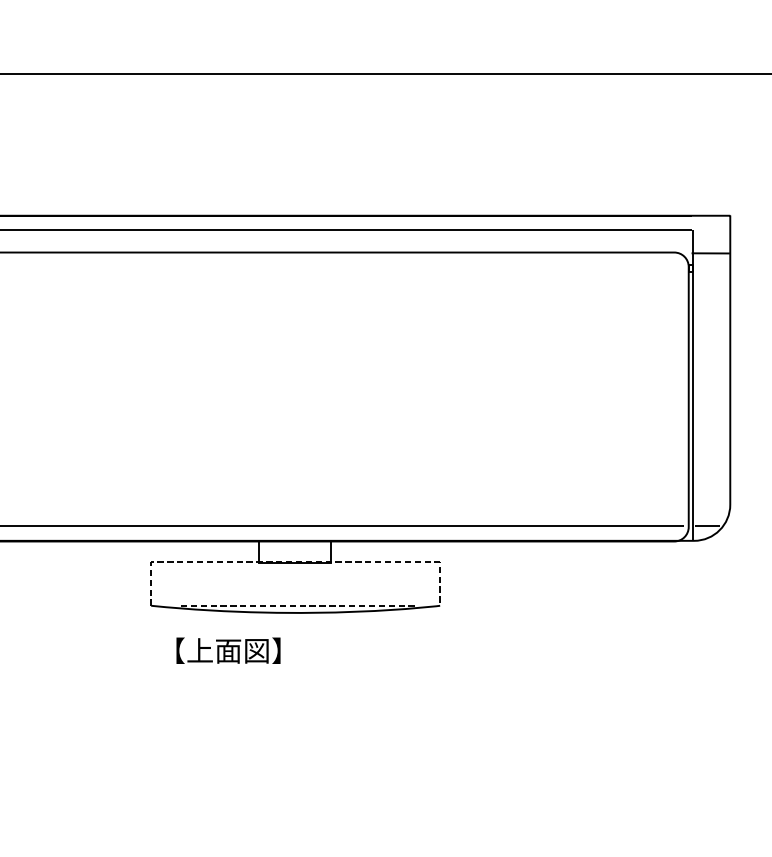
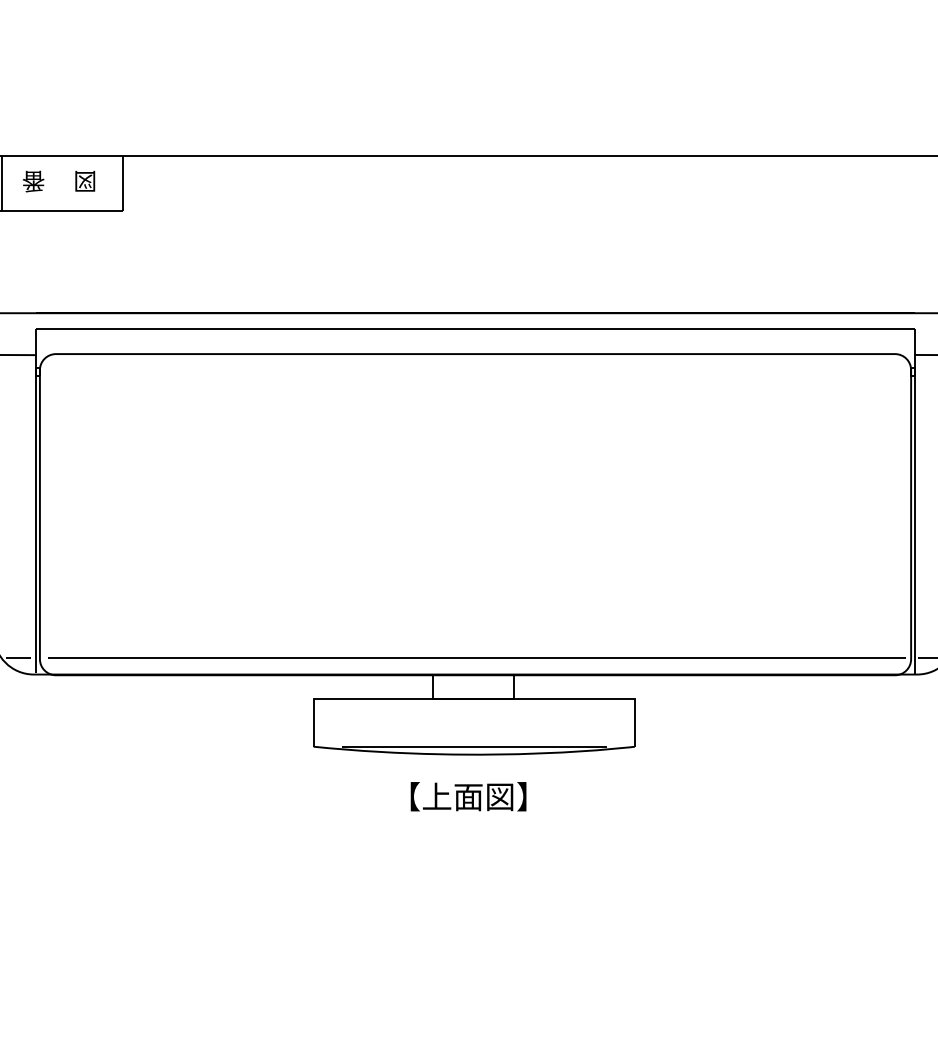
line: (295, 562) -> (474, 698), dashed -> solid
line: (295, 605) -> (473, 746), dashed -> solid
text: (228, 650) -> (468, 796), moved

